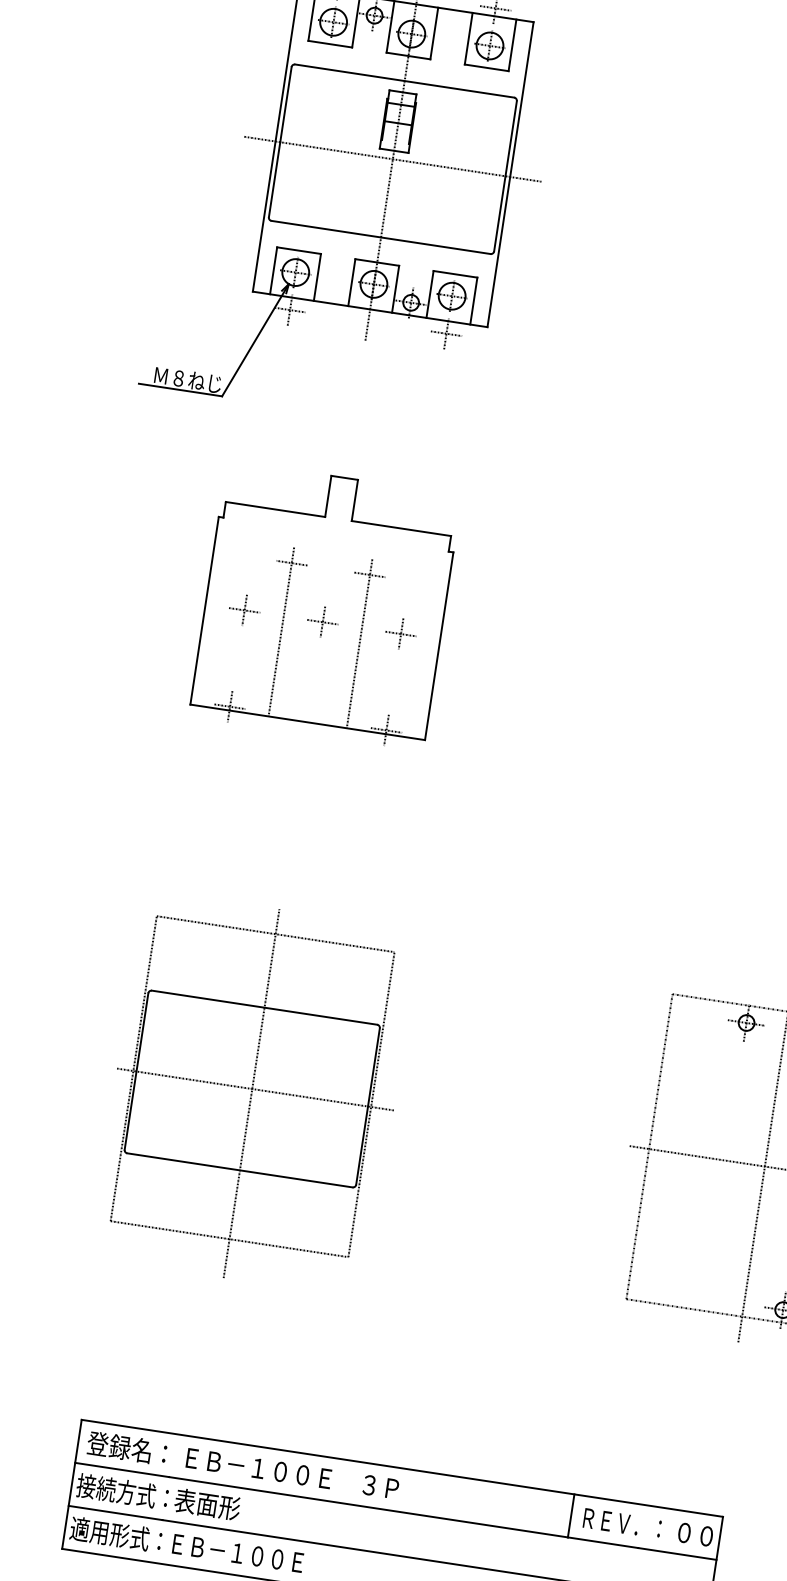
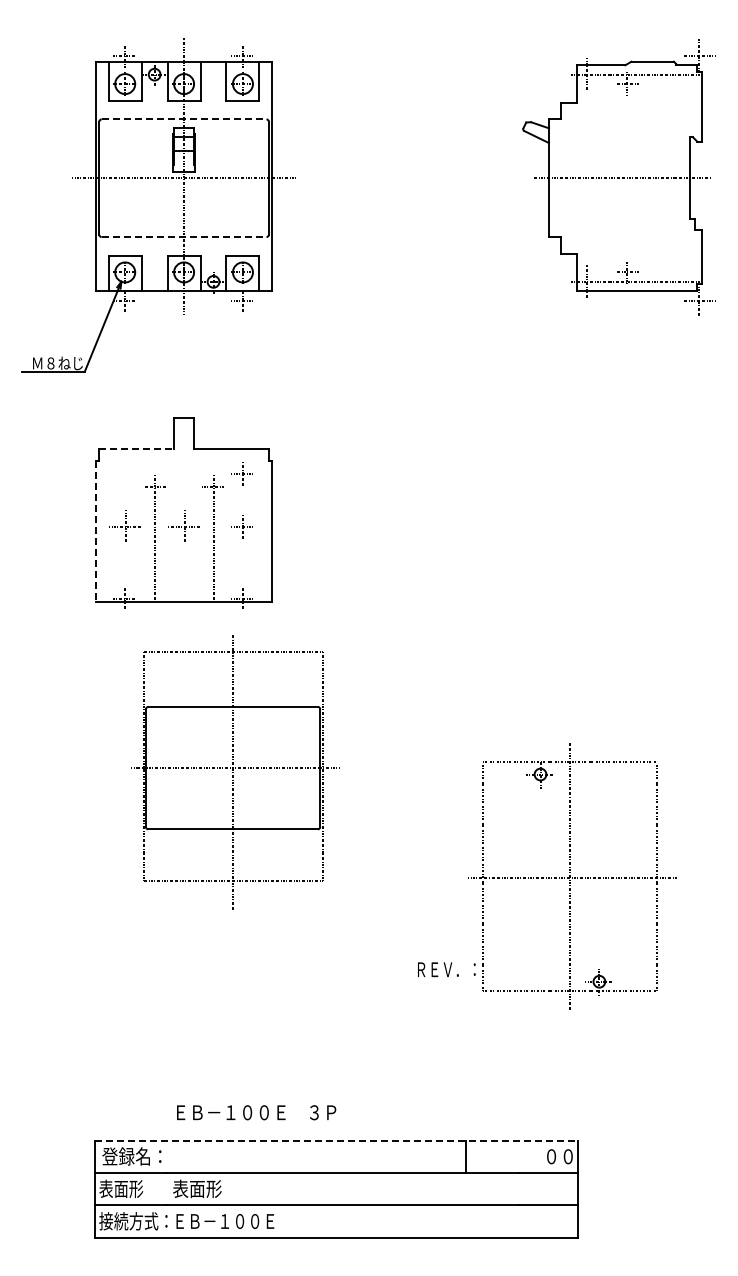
line: (405, 81) -> (184, 119), solid -> dashed
line: (381, 238) -> (184, 237), solid -> dashed
line: (276, 510) -> (137, 449), solid -> dashed
part: (409, 563) -> (241, 473), added
part: (242, 609) -> (123, 526), size x1.4
line: (204, 610) -> (95, 531), solid -> dashed
part: (320, 621) -> (182, 526), size x1.4
part: (254, 1095) -> (235, 772), moved
line: (403, 1468) -> (337, 1140), solid -> dashed
text: (292, 1473) -> (256, 1112), moved
text: (122, 1491) -> (133, 1188), 接続方式： -> 表面形
text: (622, 1523) -> (446, 969), moved
text: (100, 1532) -> (121, 1221), 適用形式： -> 接続方式：

